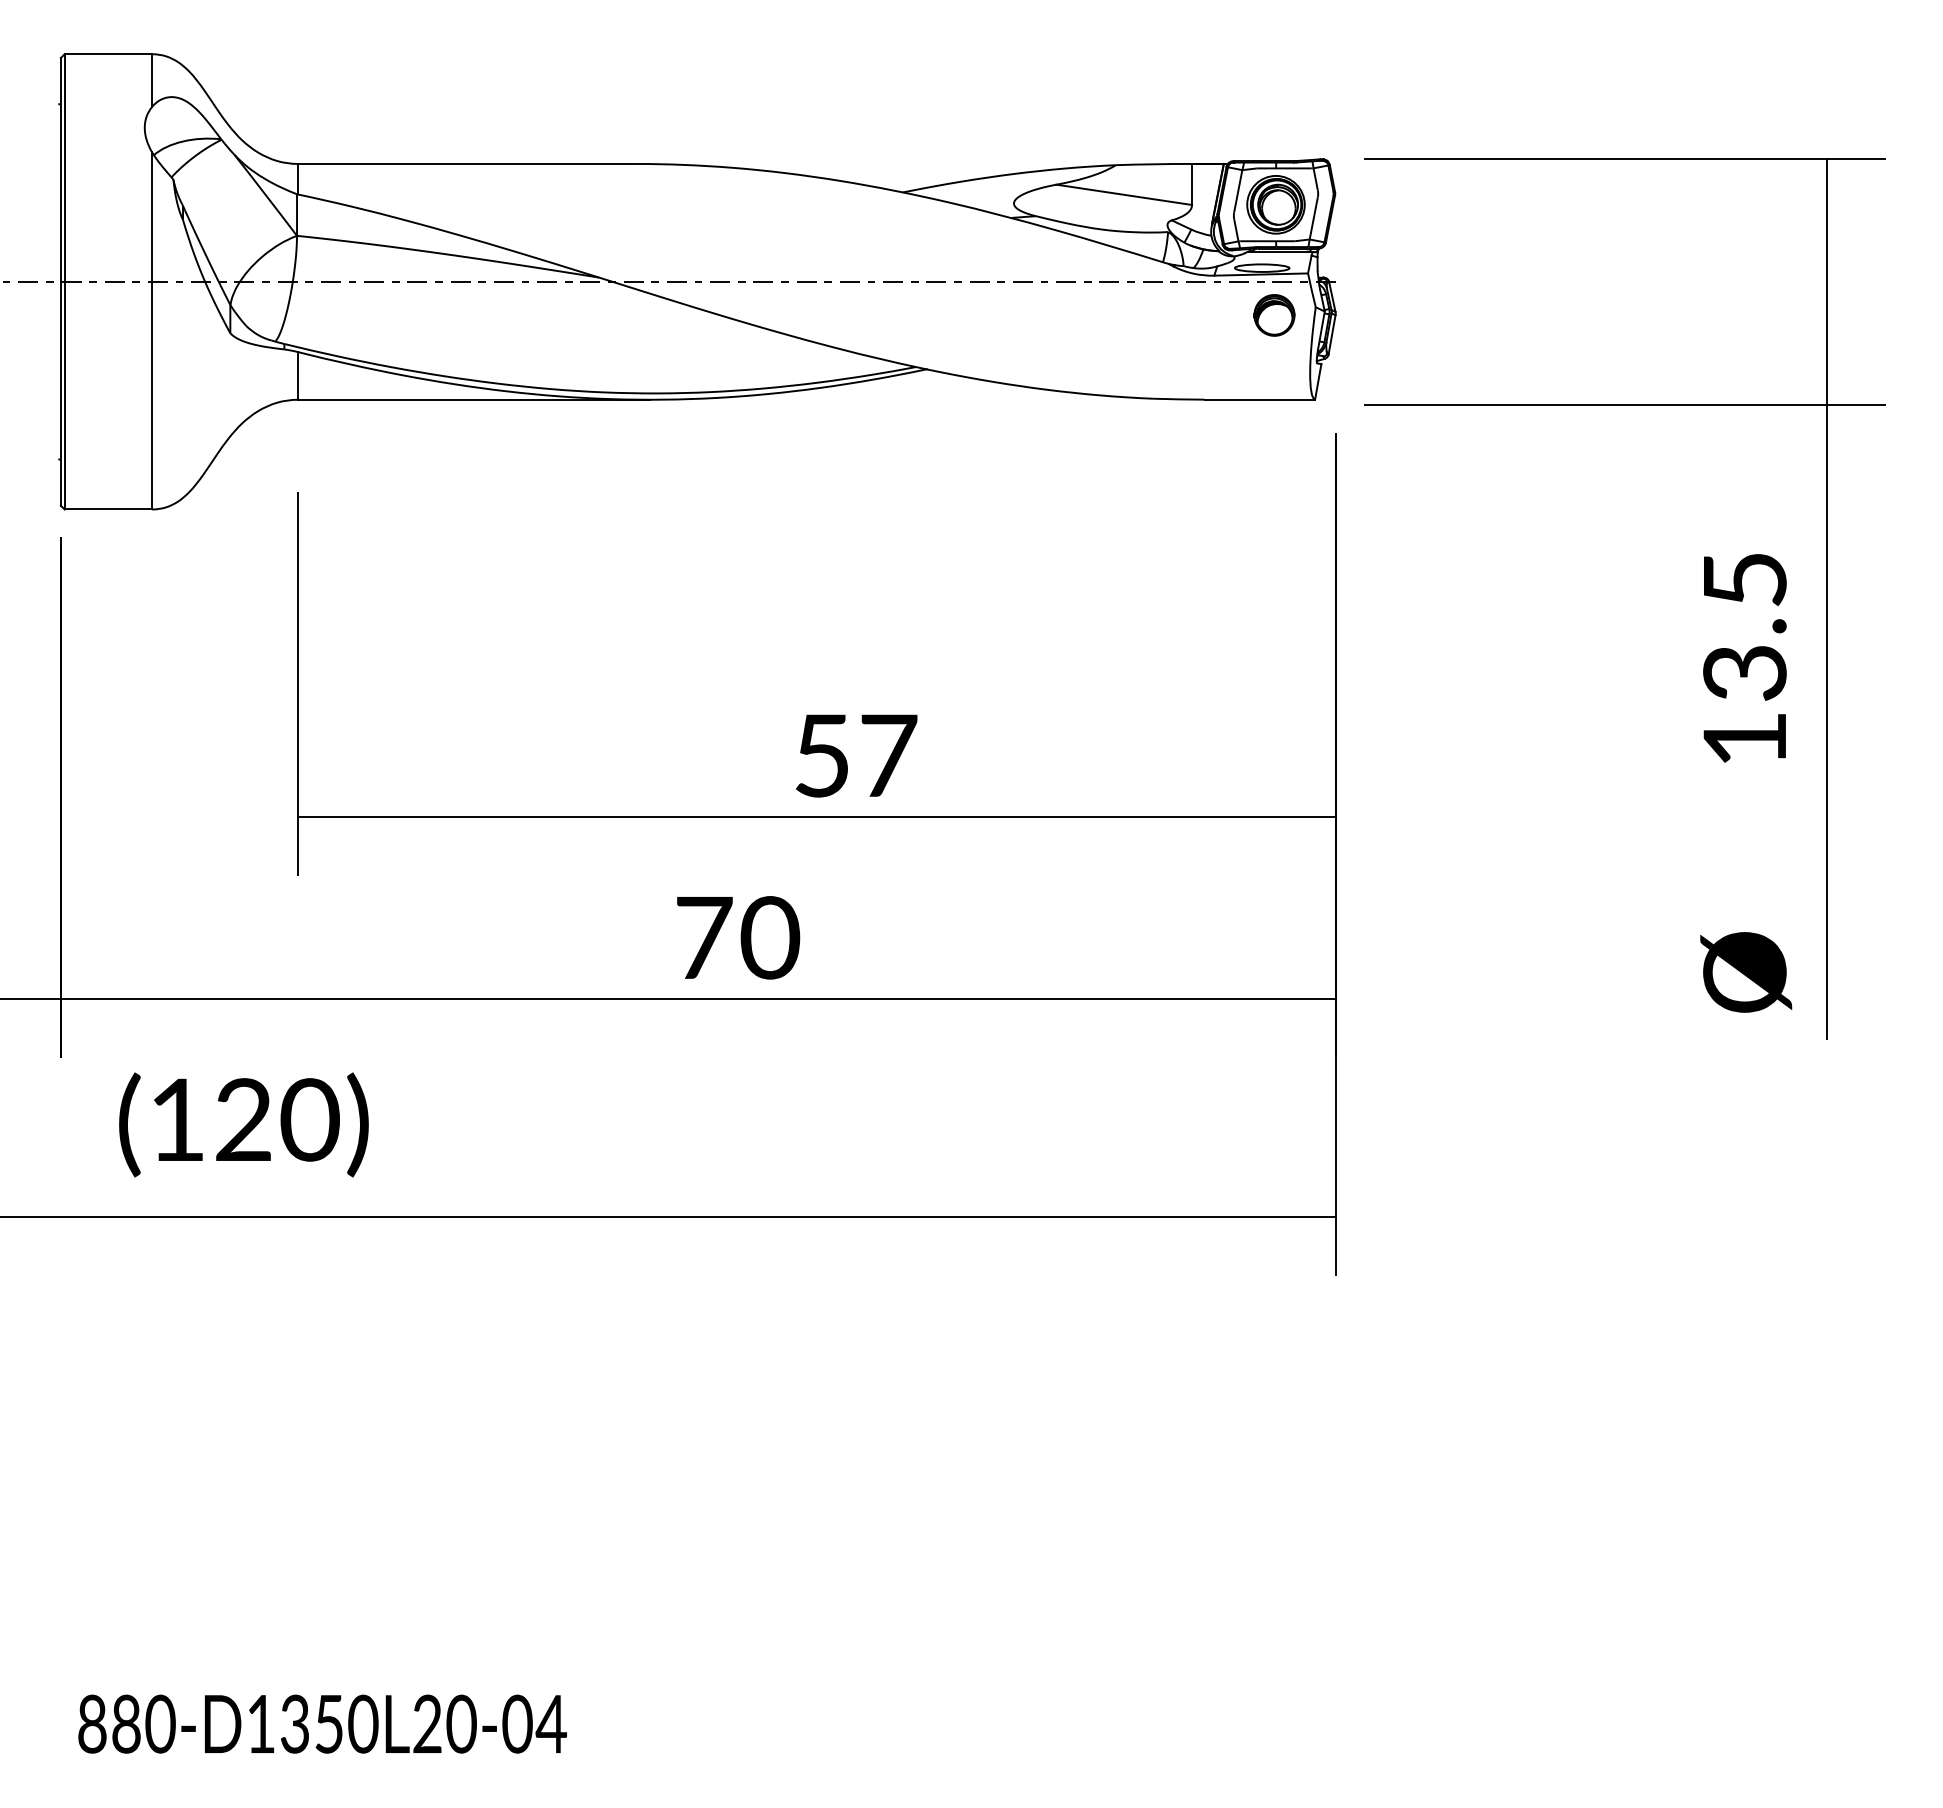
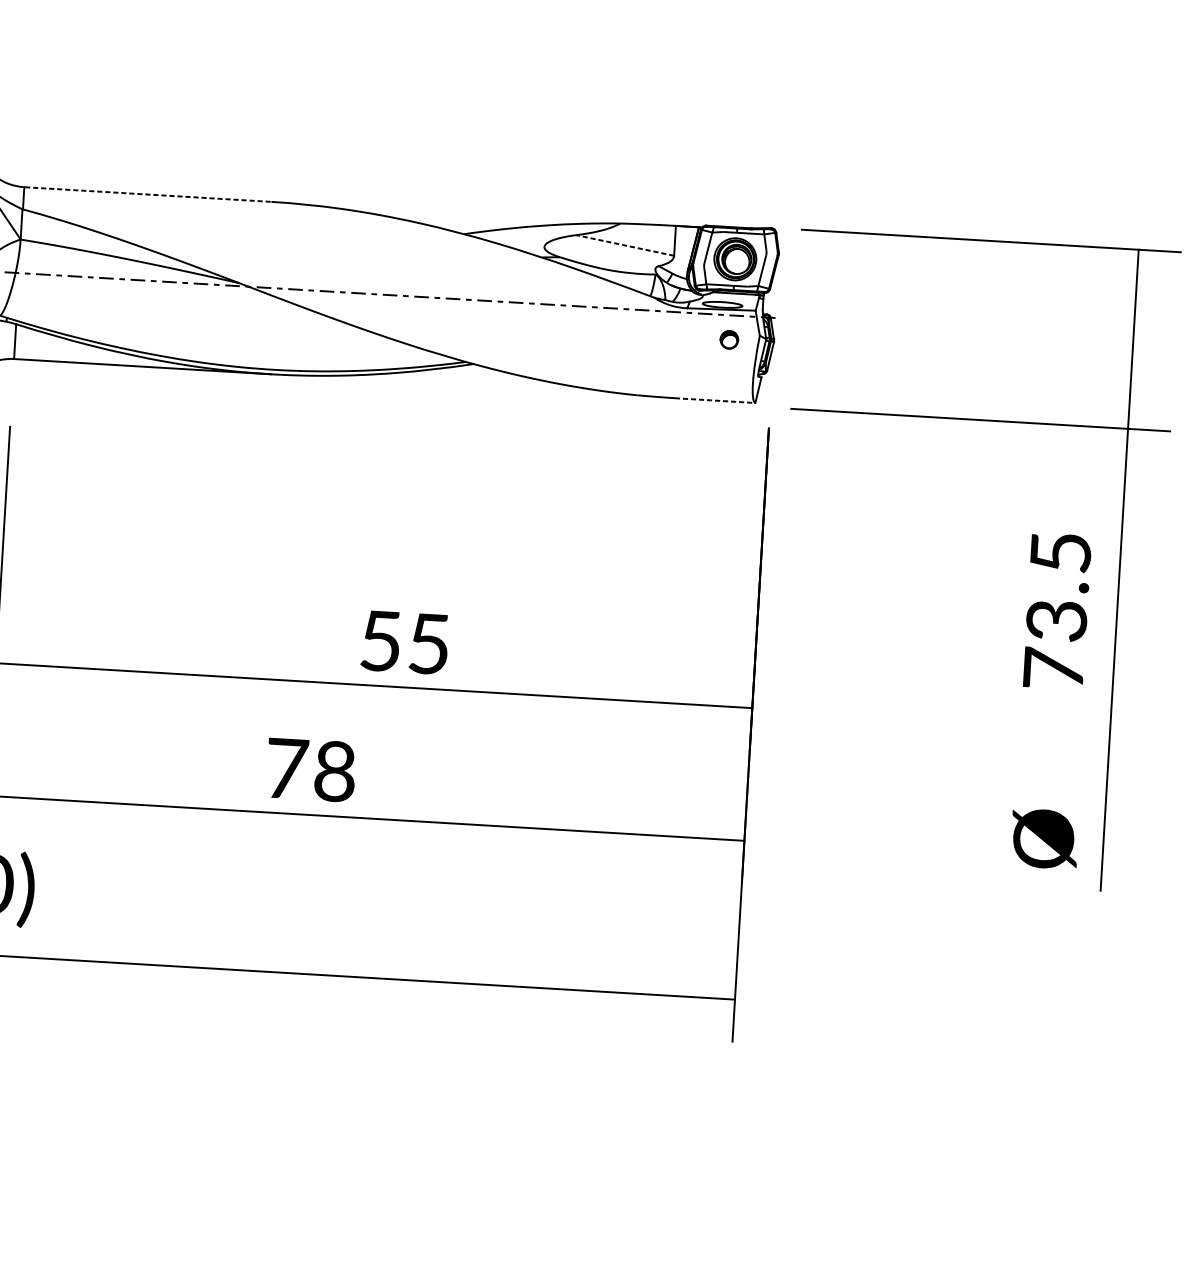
line: (466, 163) -> (147, 194), solid -> dashed
line: (1124, 194) -> (625, 245), solid -> dashed
part: (1274, 315) -> (729, 339), size x0.6
line: (1260, 399) -> (715, 400), solid -> dashed
text: (1744, 738) -> (1053, 668), 13.5 -> 73.5
text: (889, 755) -> (429, 643), 57 -> 55
text: (770, 937) -> (335, 771), 70 -> 78

